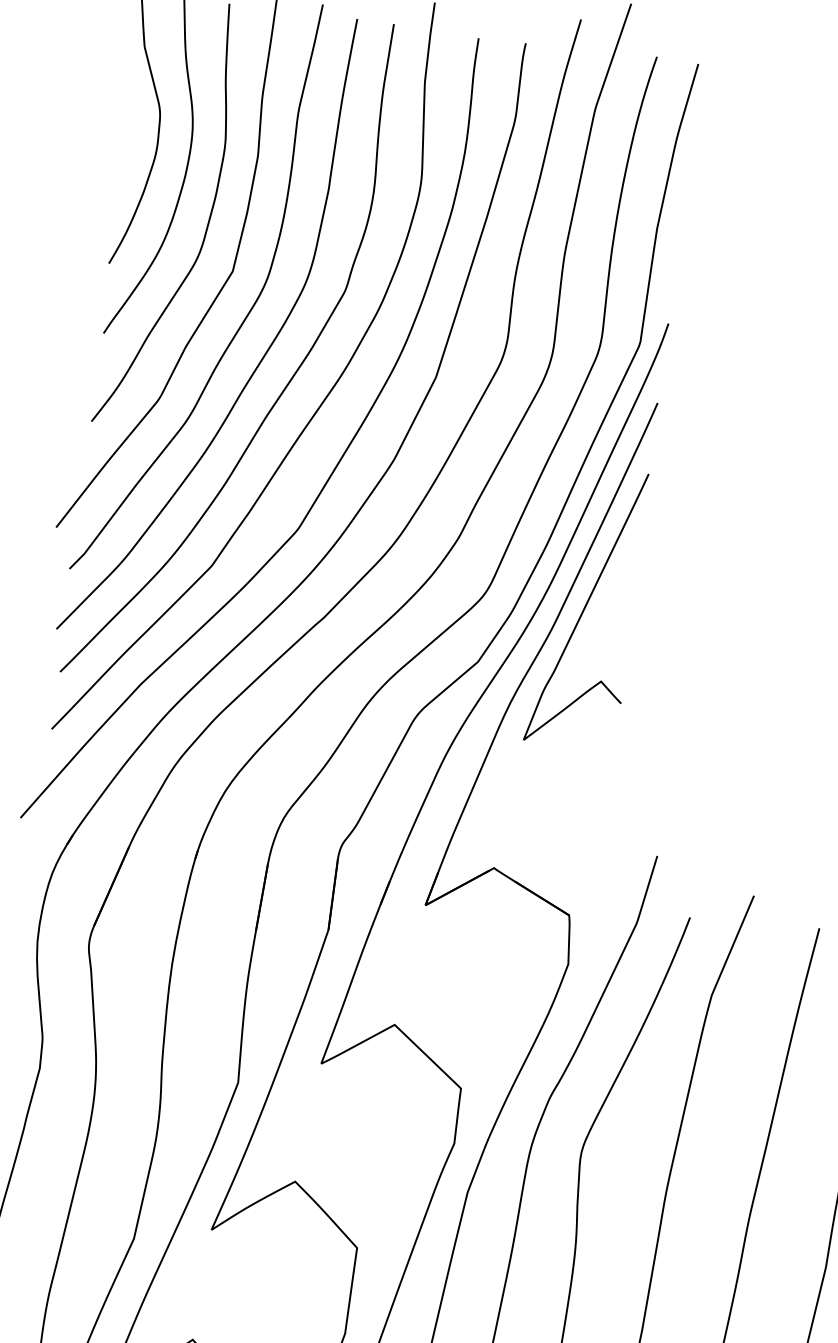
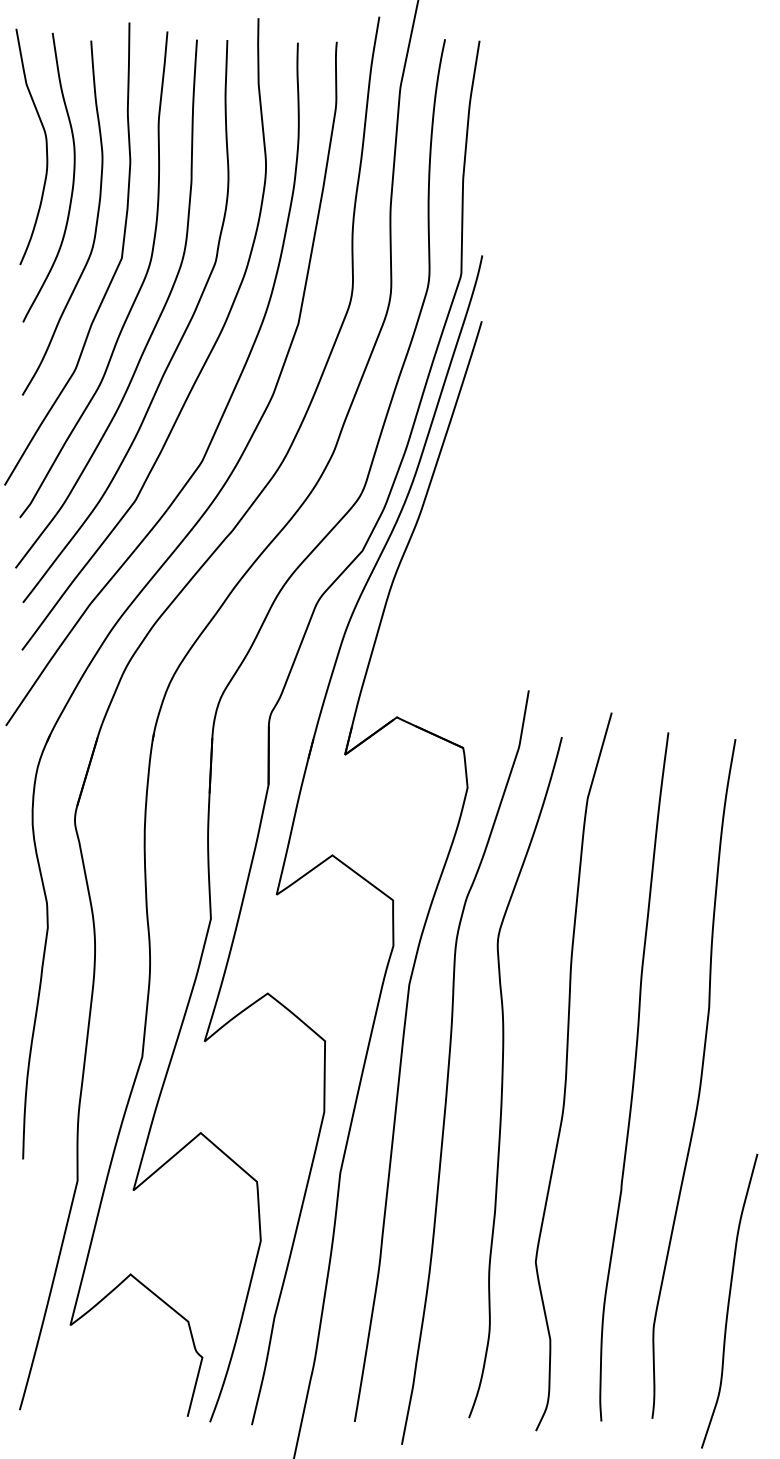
curve: (587, 606) -> (445, 494), removed

